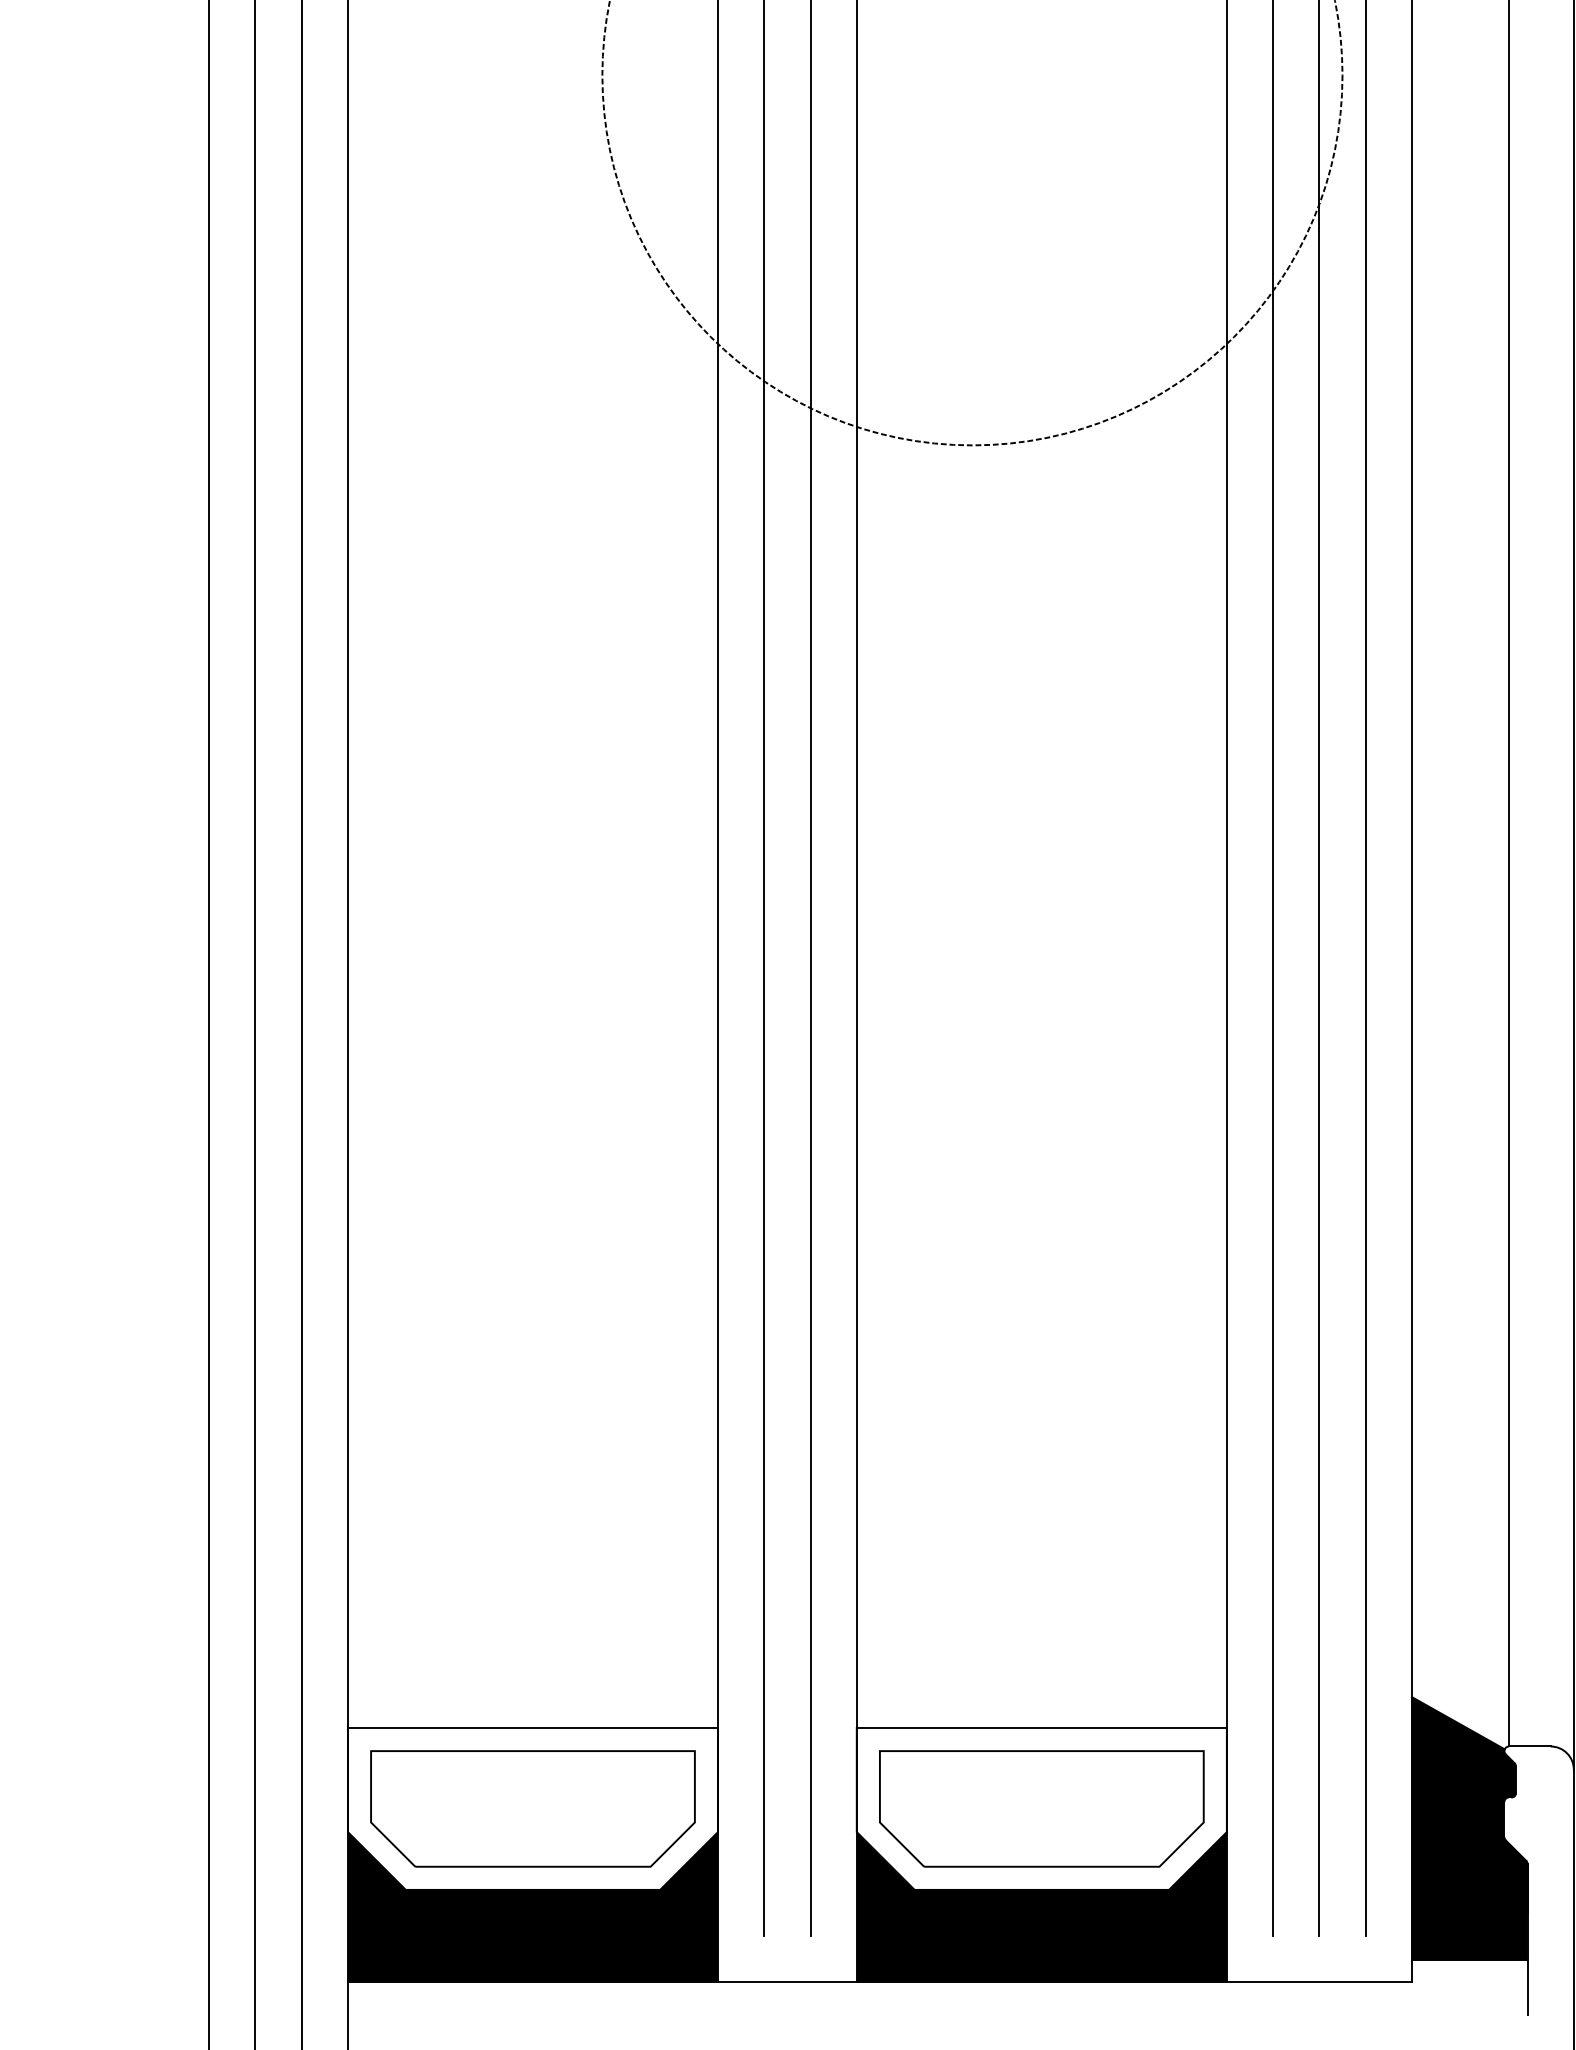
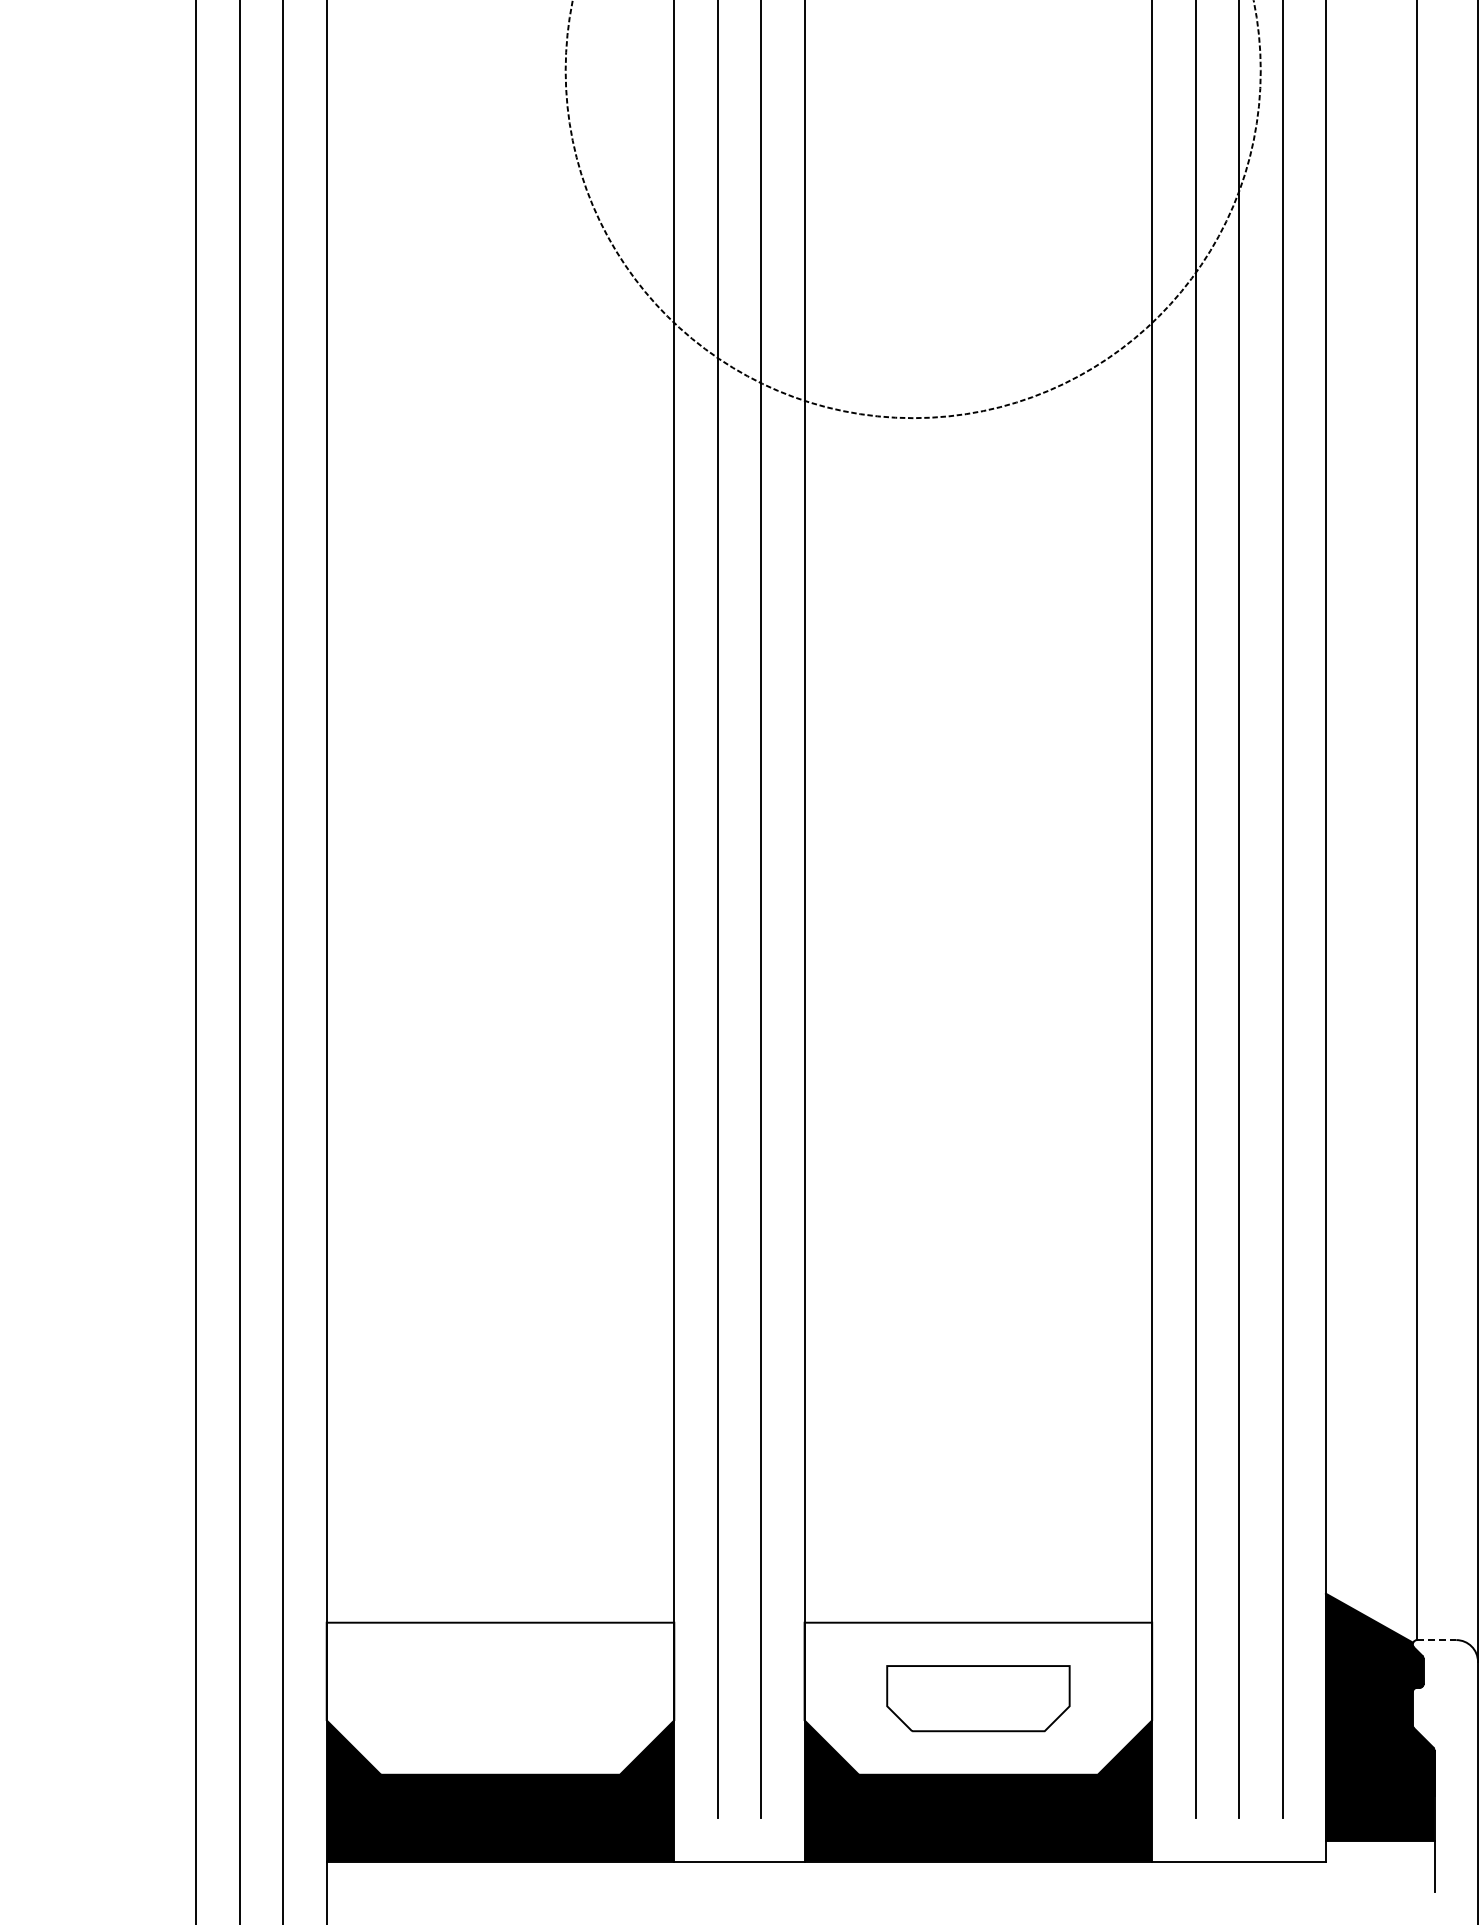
line: (1529, 1746) -> (1436, 1640), solid -> dashed
part: (532, 1808) -> (500, 1698), removed
part: (1041, 1808) -> (978, 1698), size x0.6

